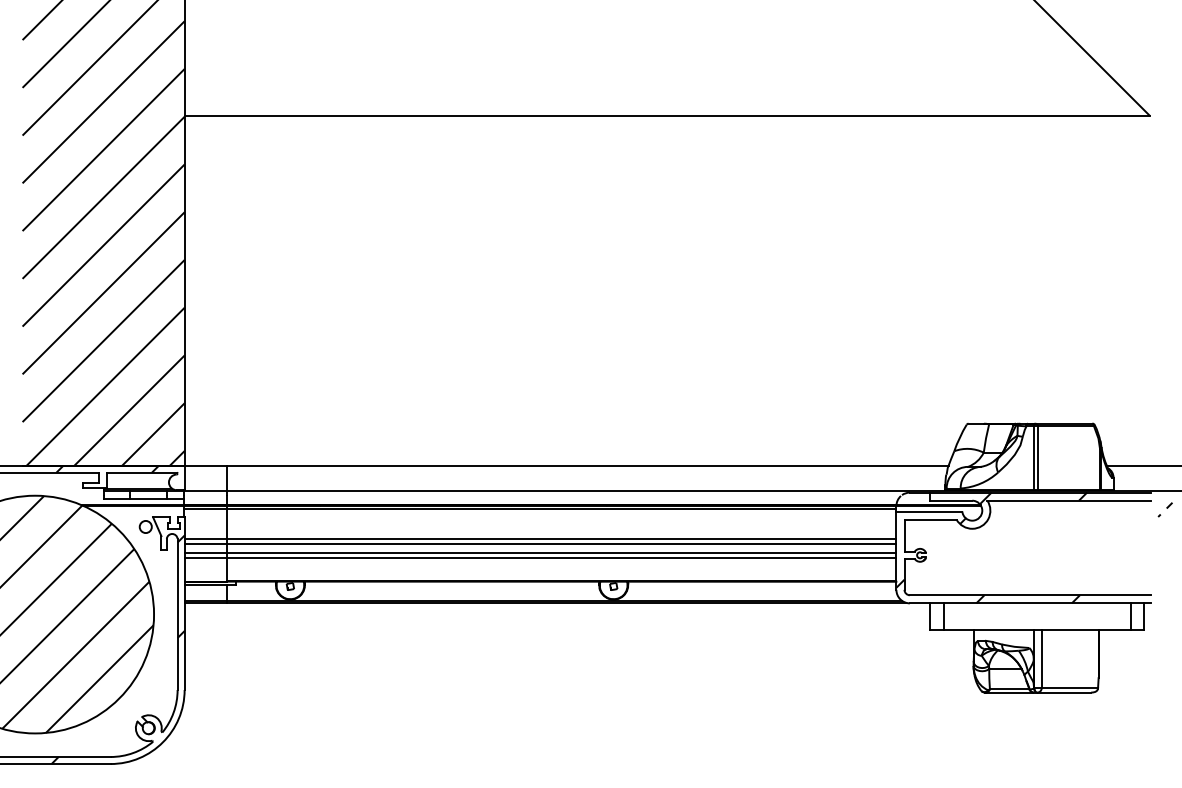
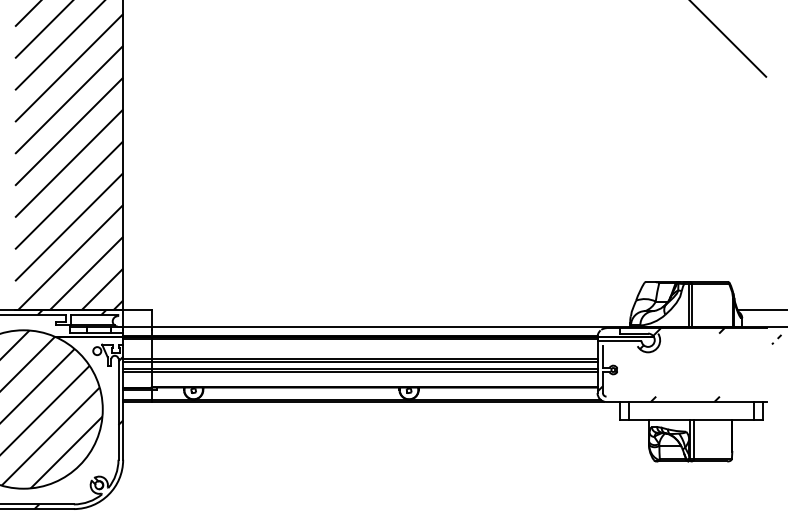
line: (666, 114) -> (444, 76), removed
line: (587, 466) -> (391, 310), removed
line: (1068, 500) -> (712, 333), removed
line: (929, 520) -> (619, 346), removed
line: (1029, 595) -> (686, 396), removed

